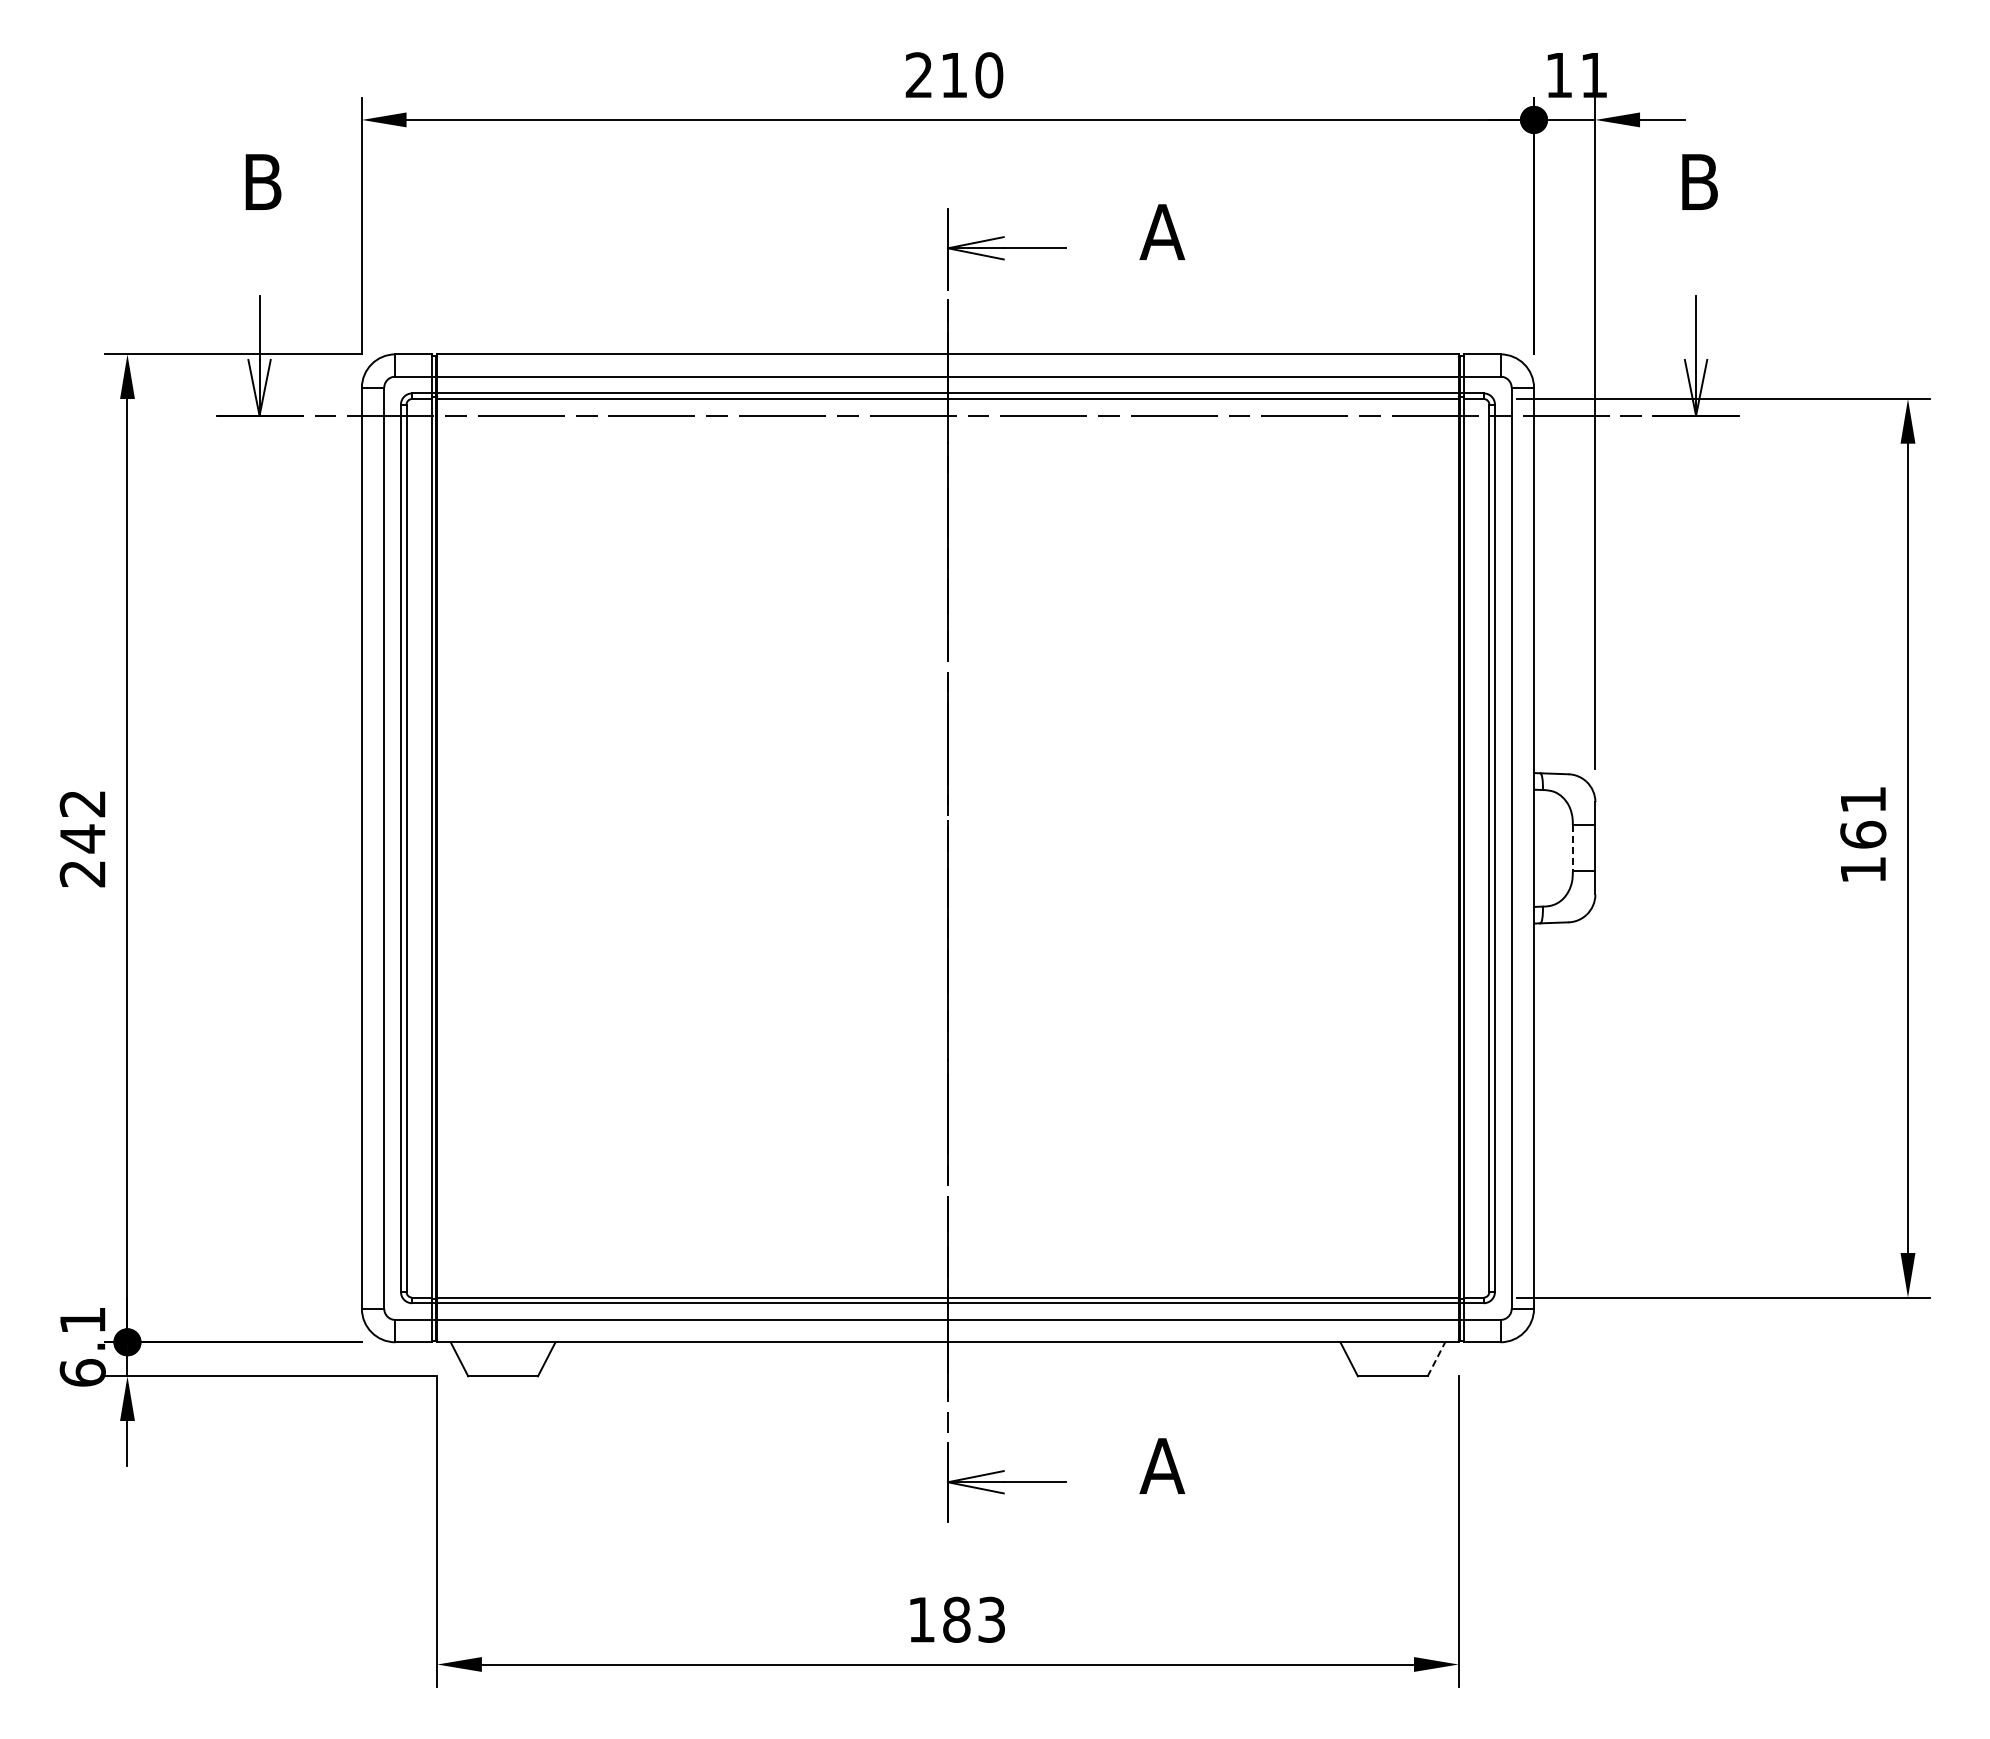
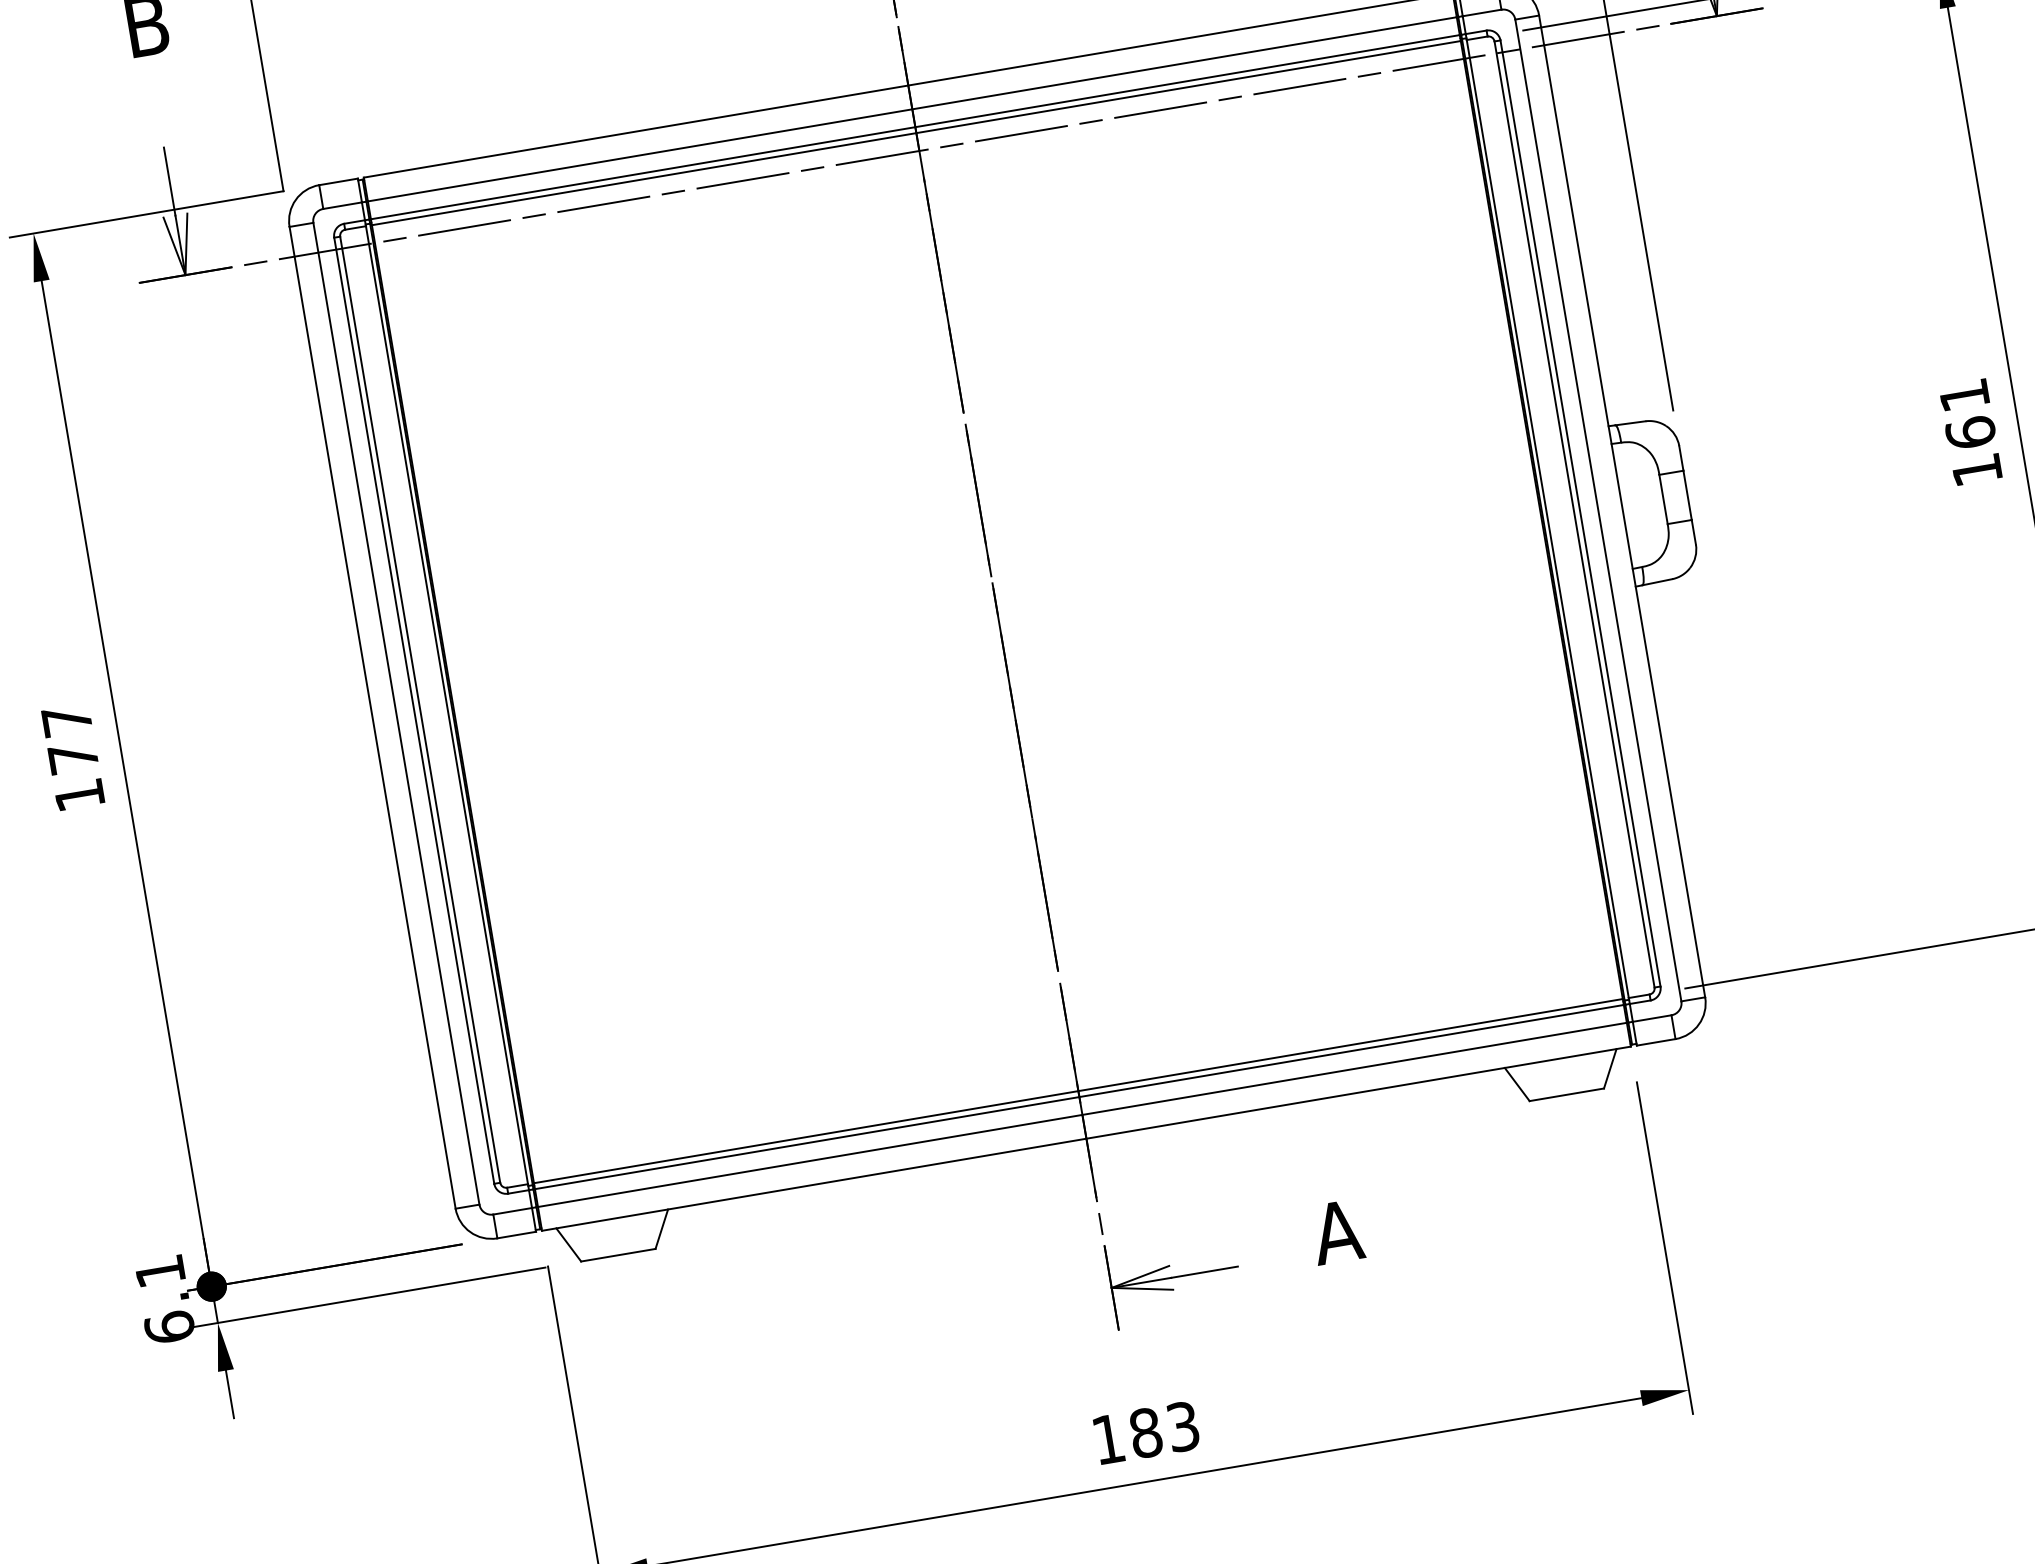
text: (82, 839) -> (73, 758), 242 -> 177
line: (1572, 848) -> (1663, 499), dashed -> solid
line: (1436, 1358) -> (1610, 1067), dashed -> solid

